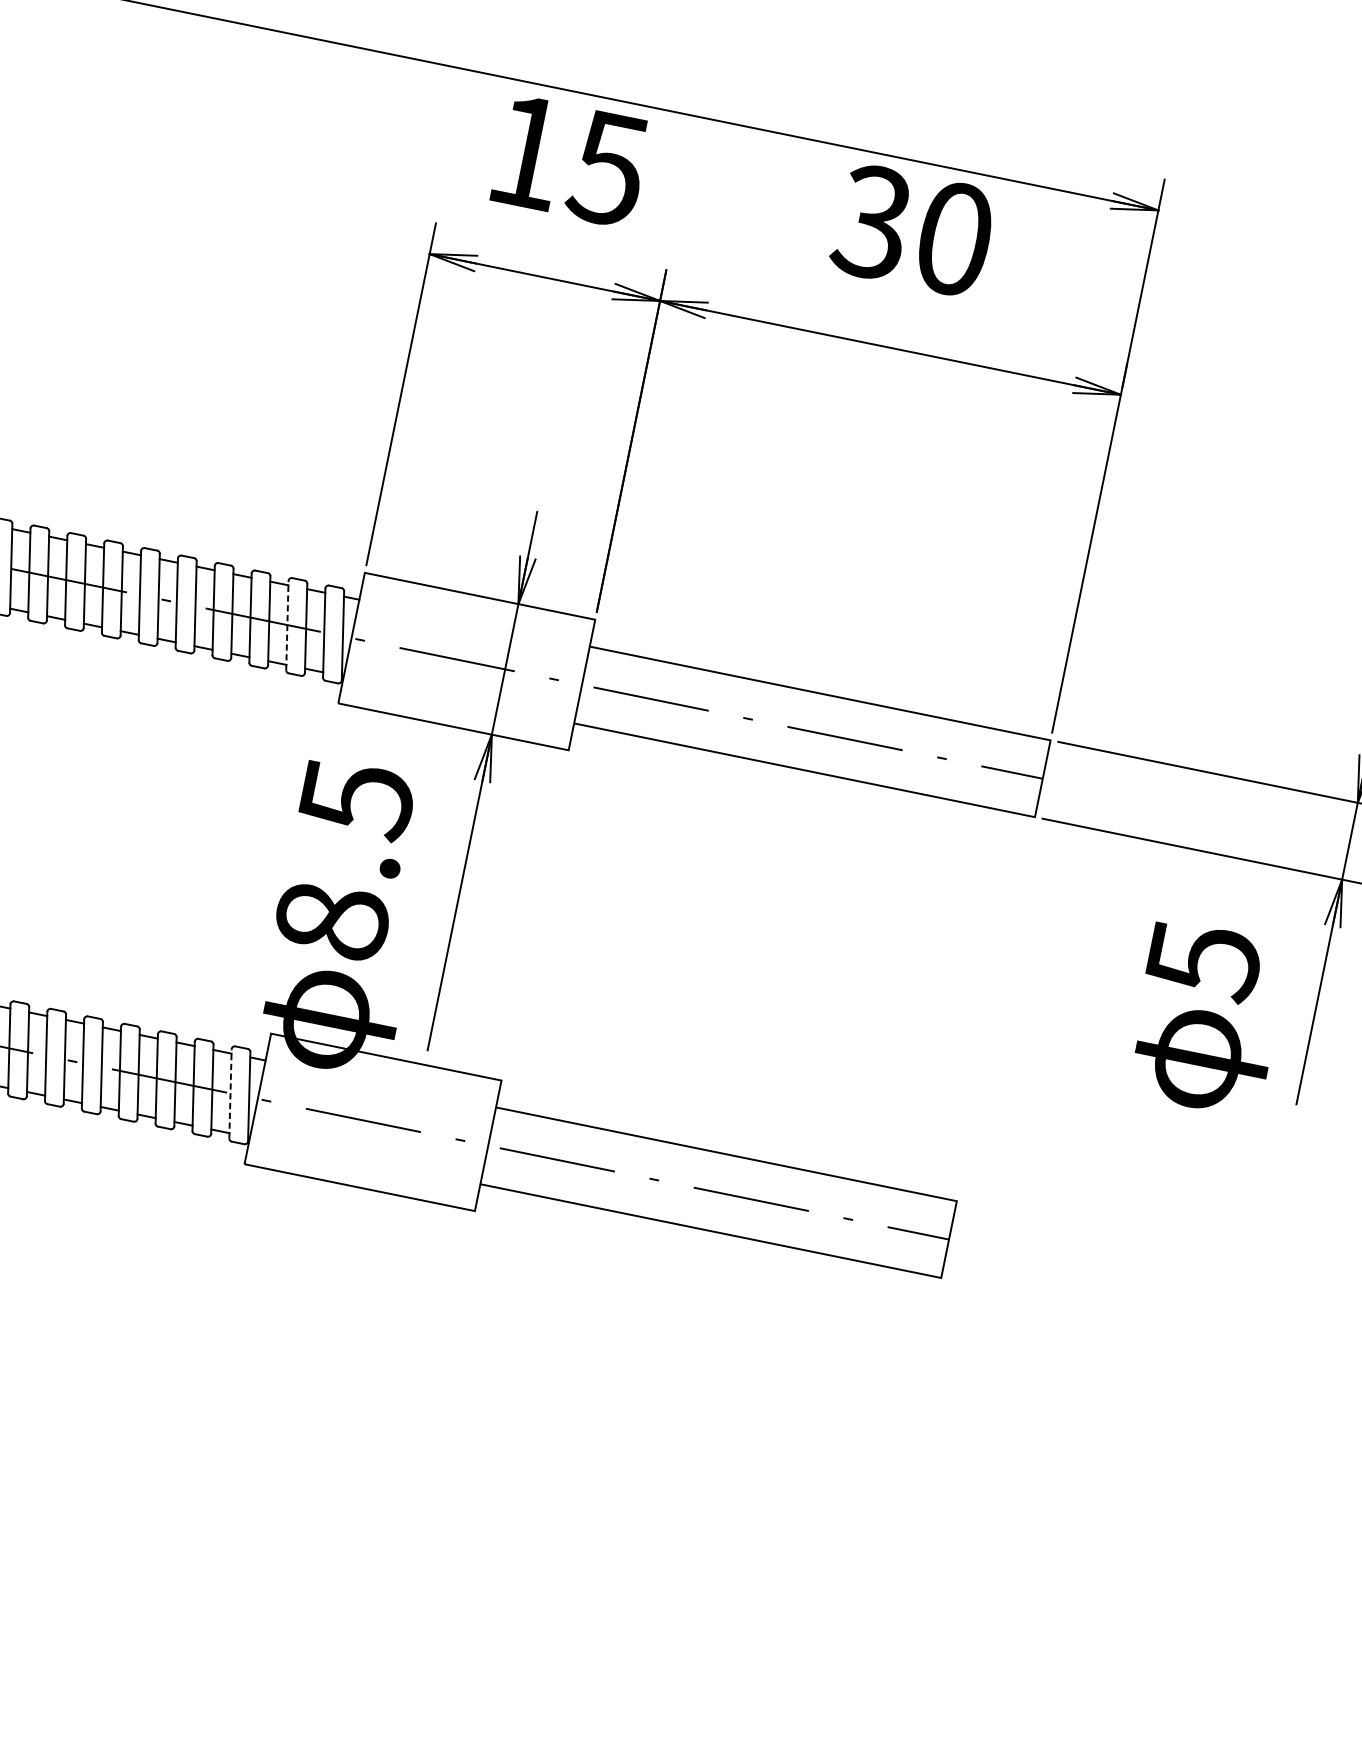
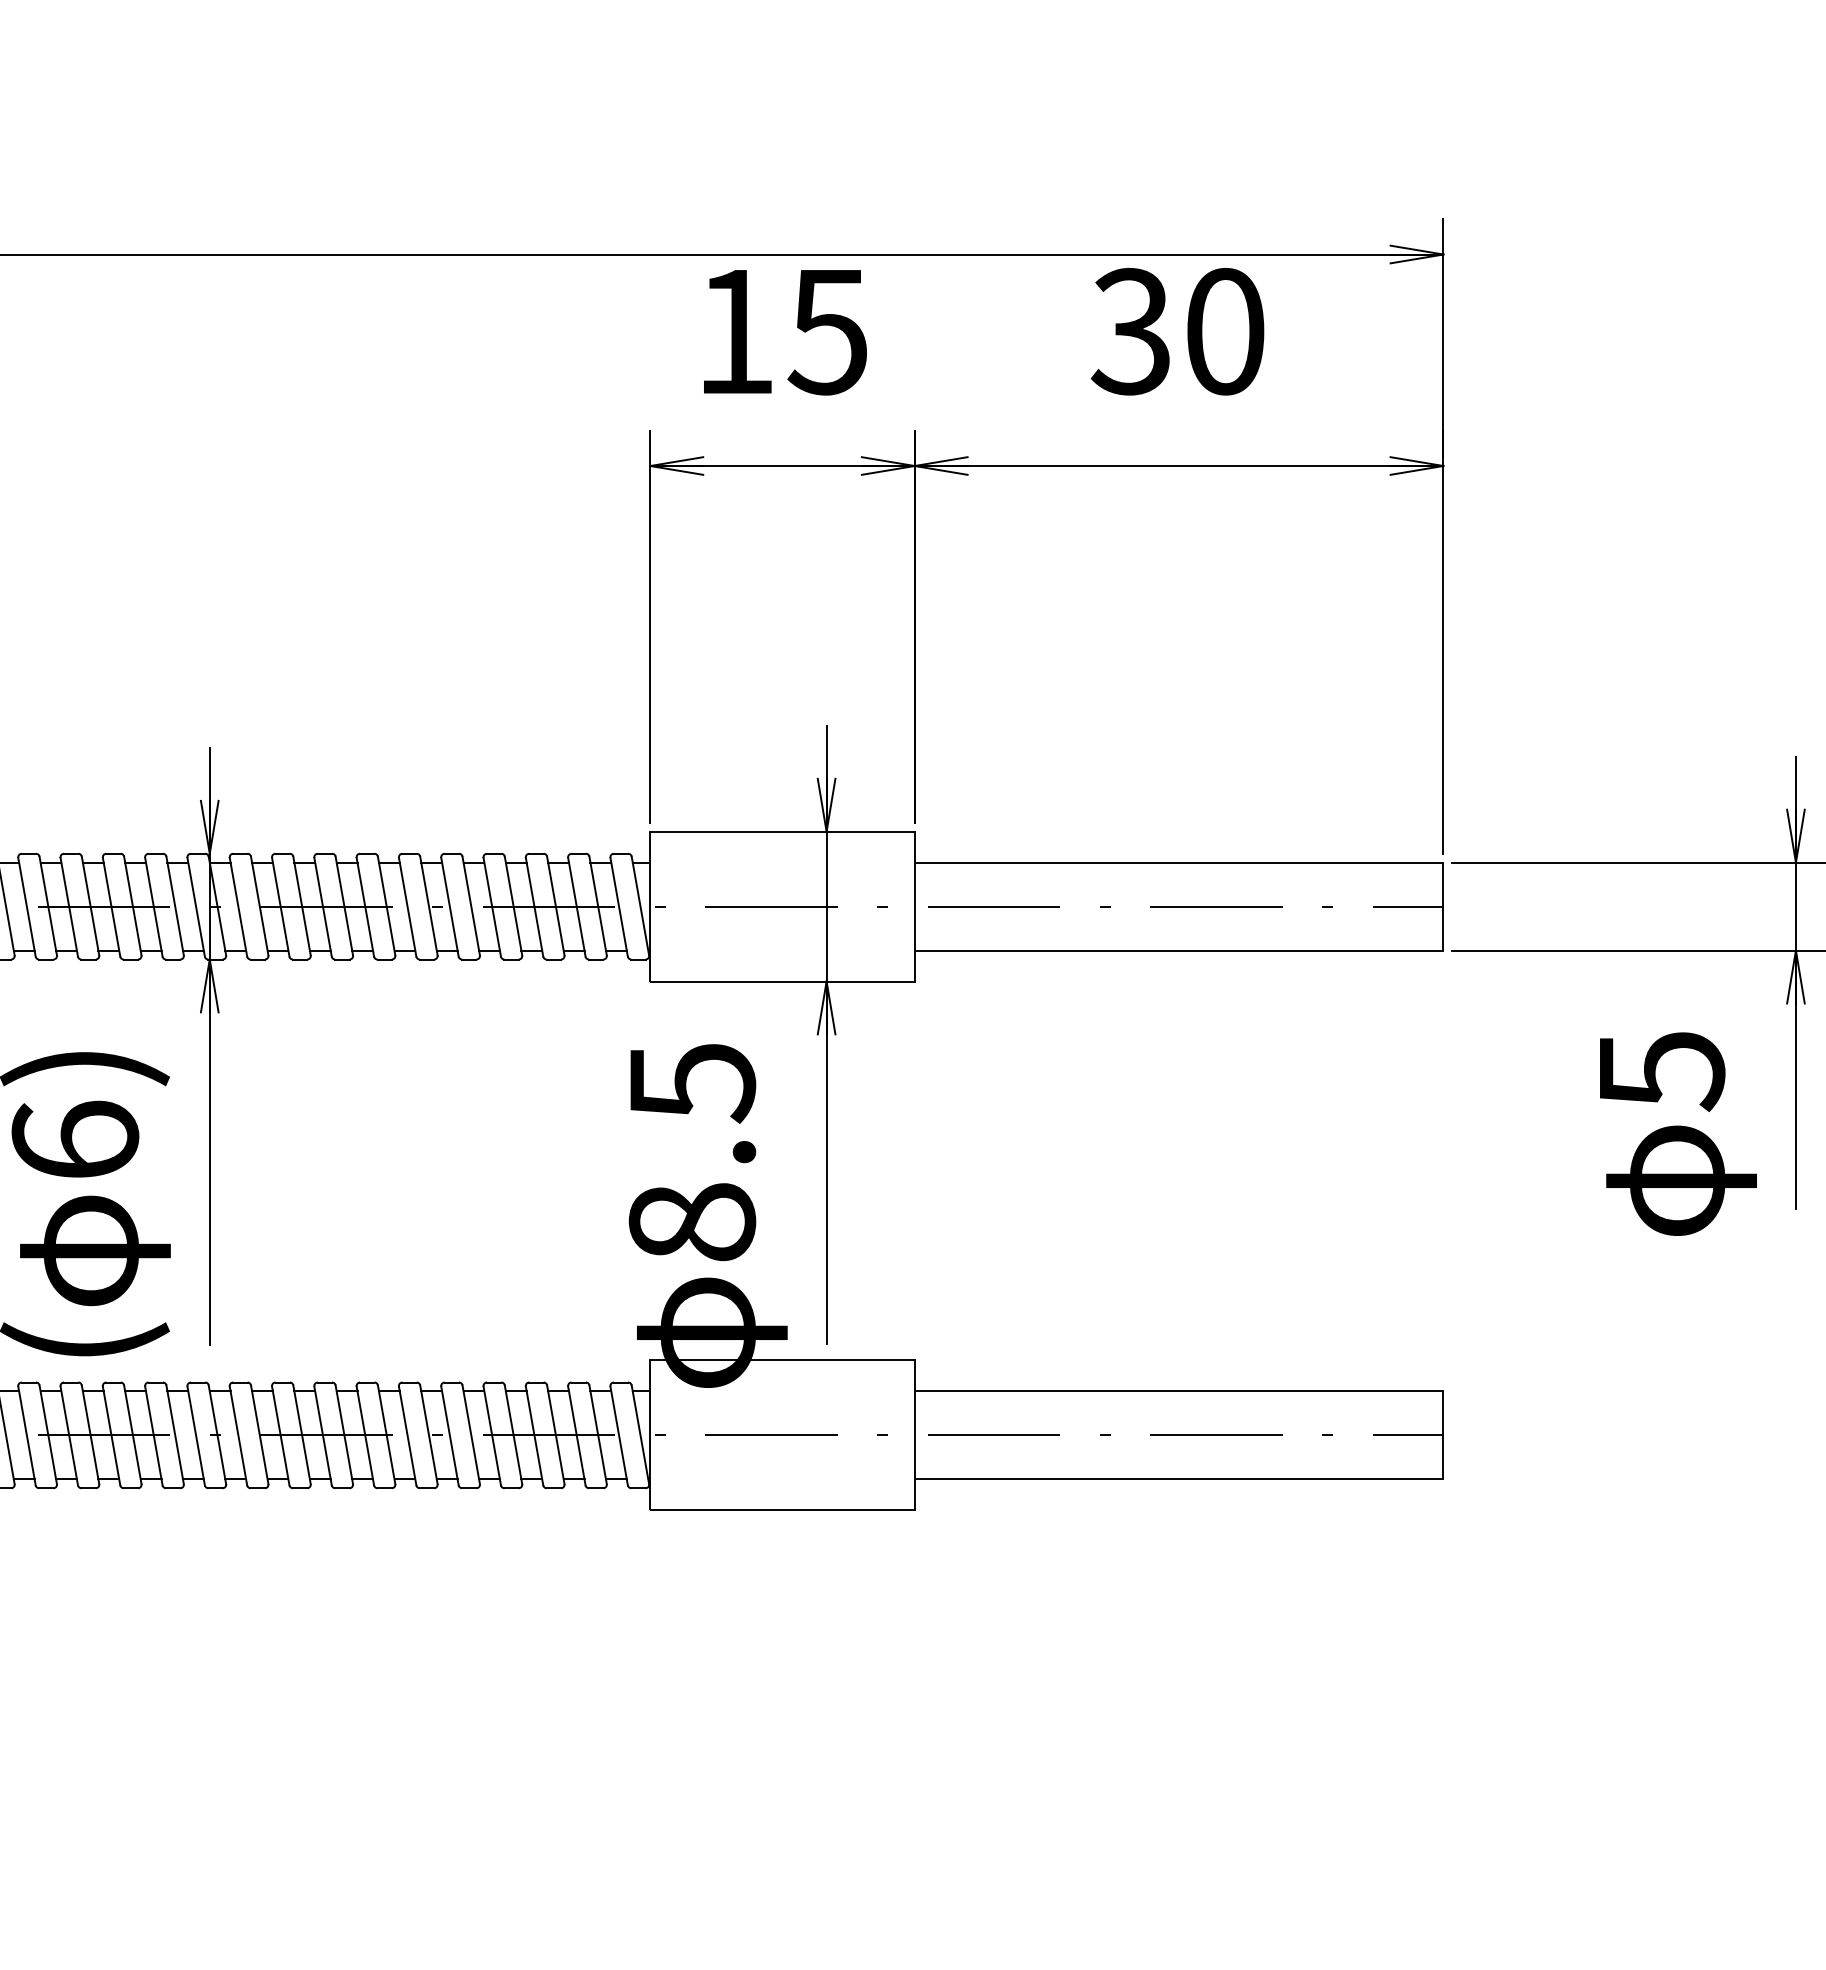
line: (287, 624) -> (576, 906), dashed -> solid
line: (230, 1093) -> (619, 1435), dashed -> solid

